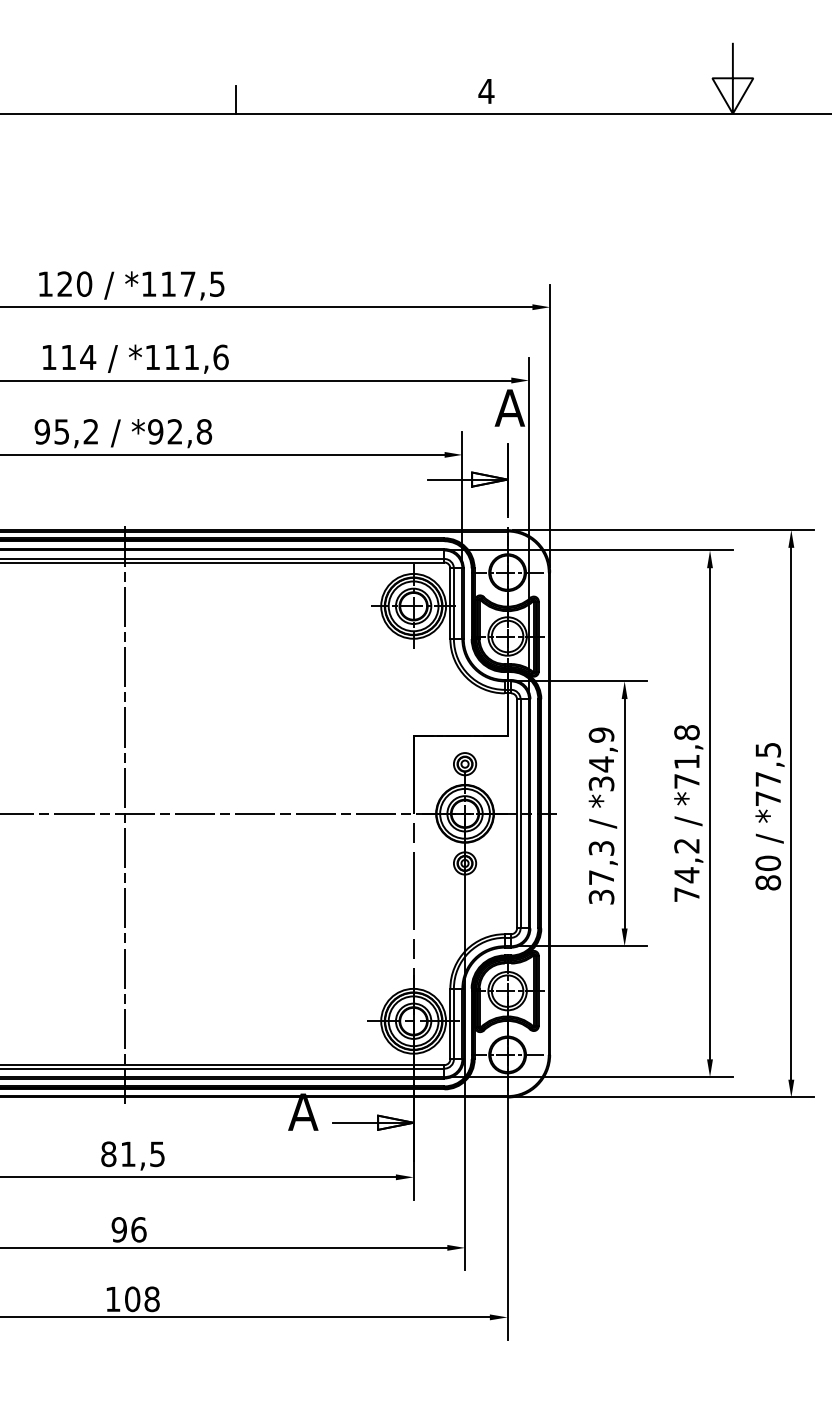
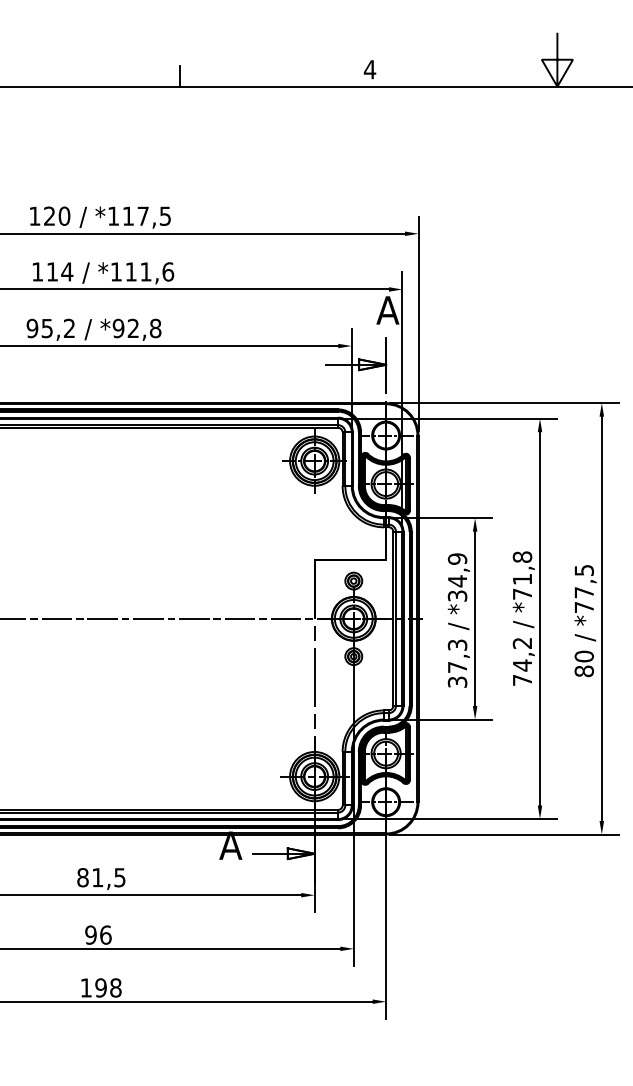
line: (124, 814) -> (94, 619), removed
text: (132, 1299) -> (100, 988), 108 -> 198

